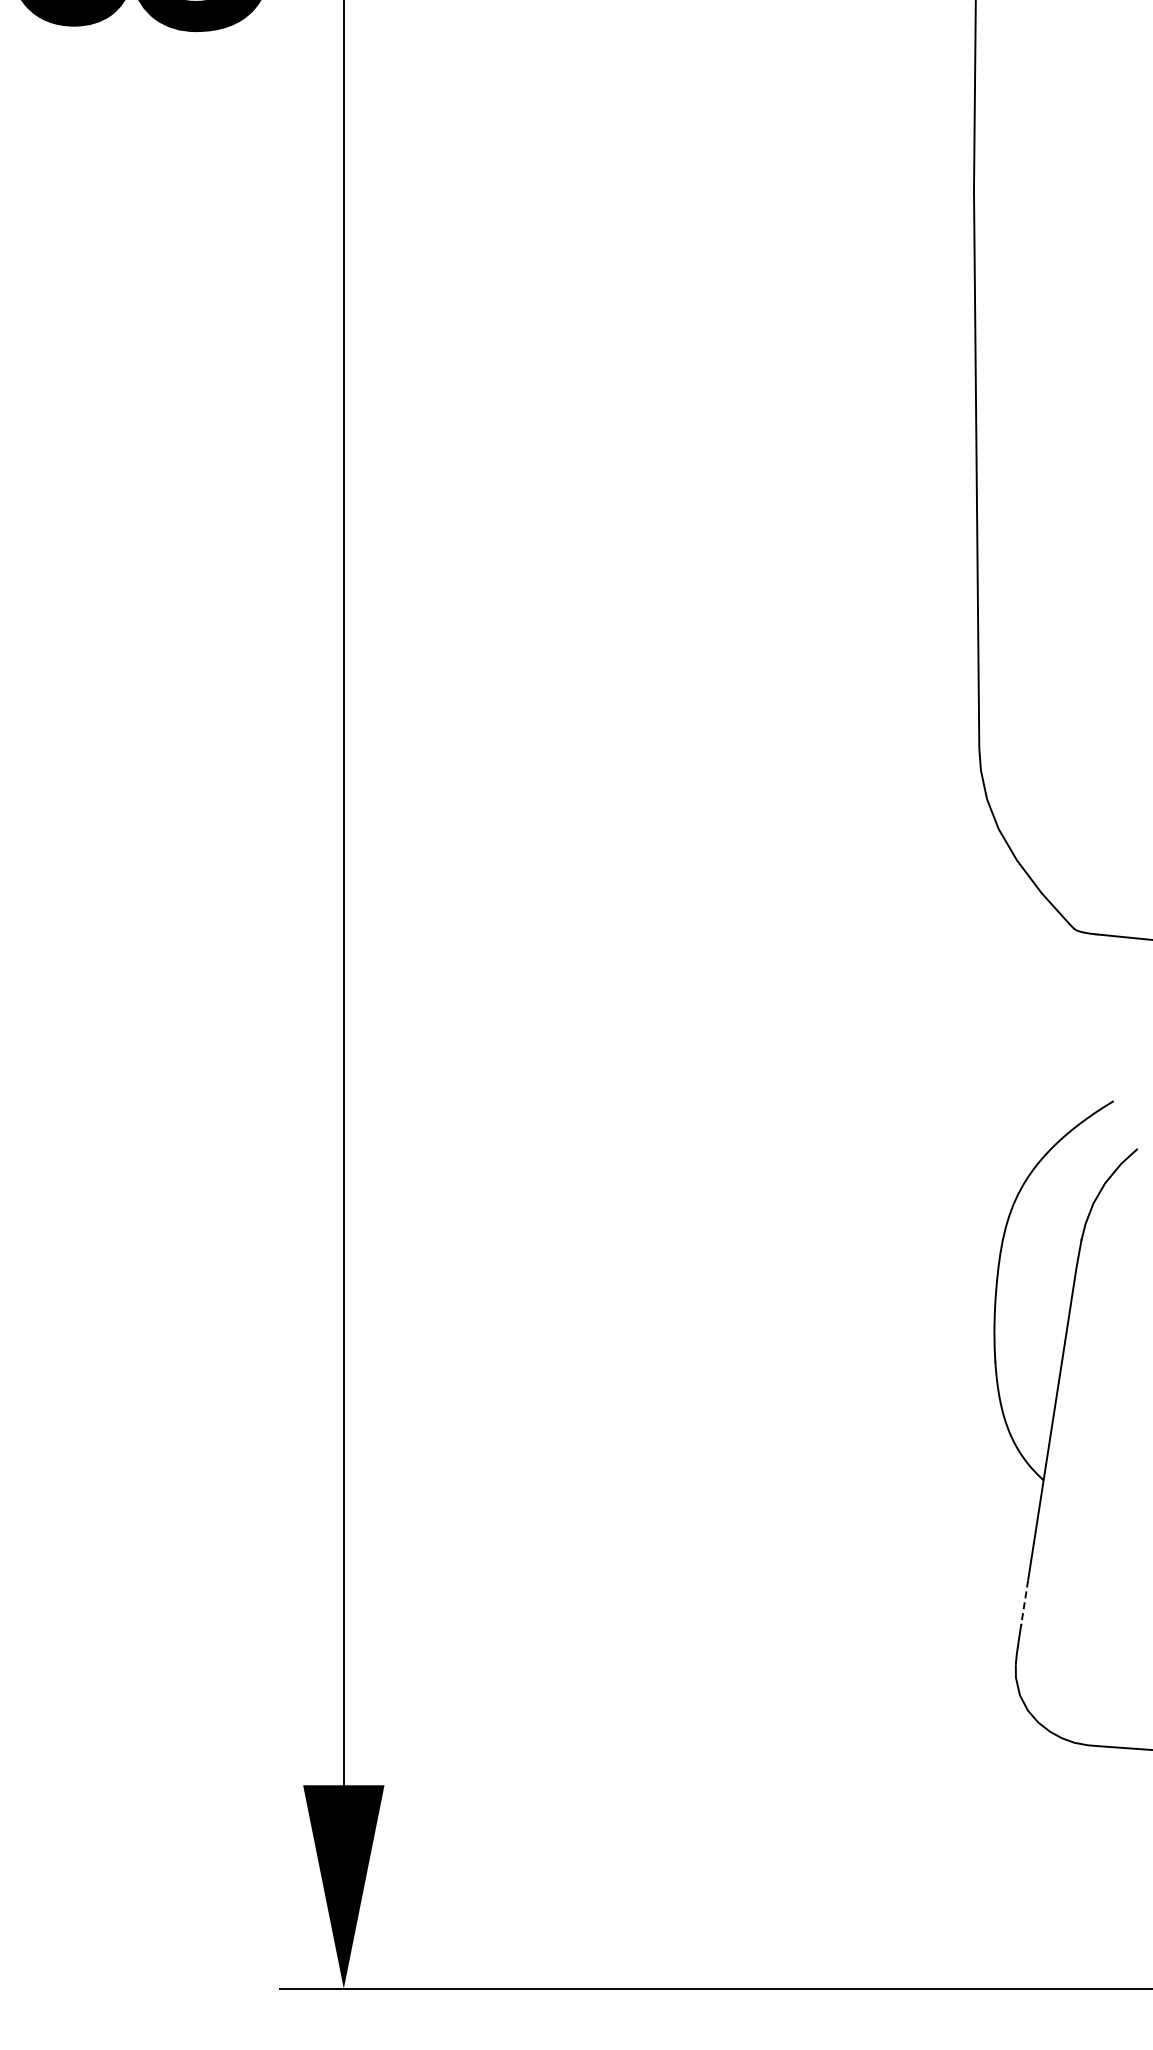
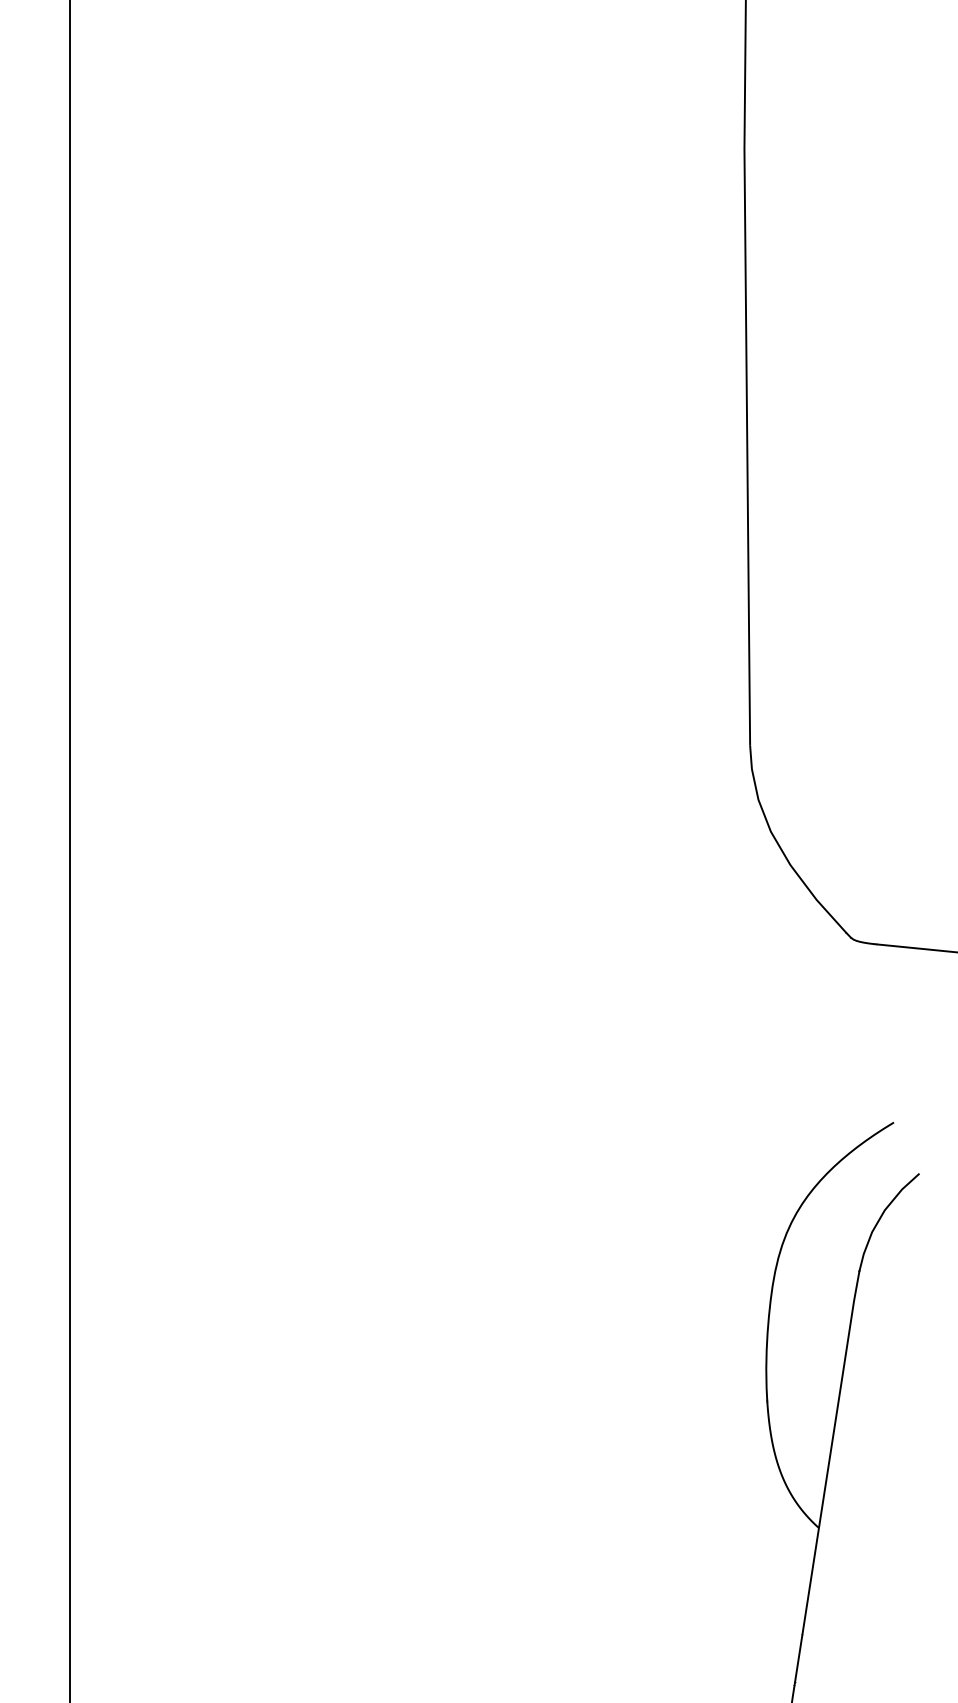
line: (1024, 1603) -> (798, 1659), dashed -> solid

